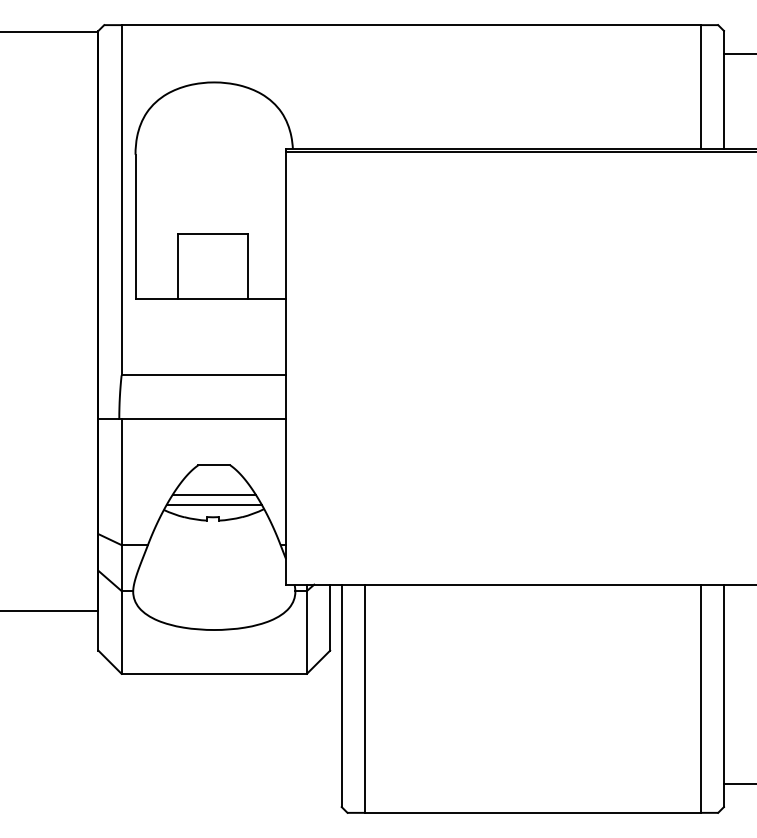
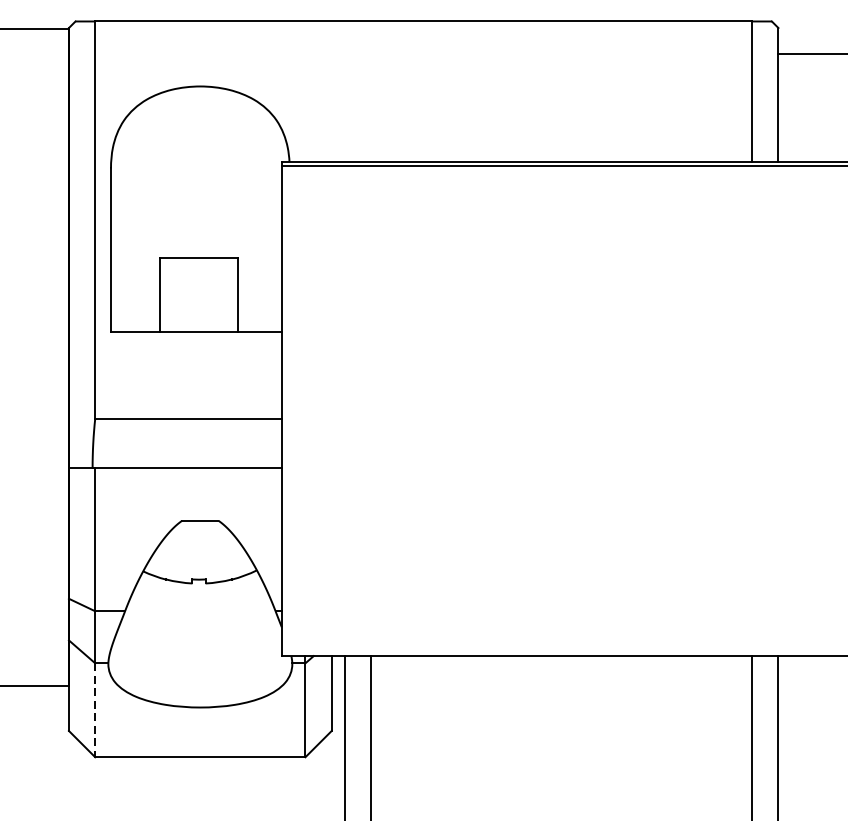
line: (213, 494) -> (199, 553), removed
line: (213, 504) -> (199, 565), removed
line: (121, 632) -> (95, 710), solid -> dashed

